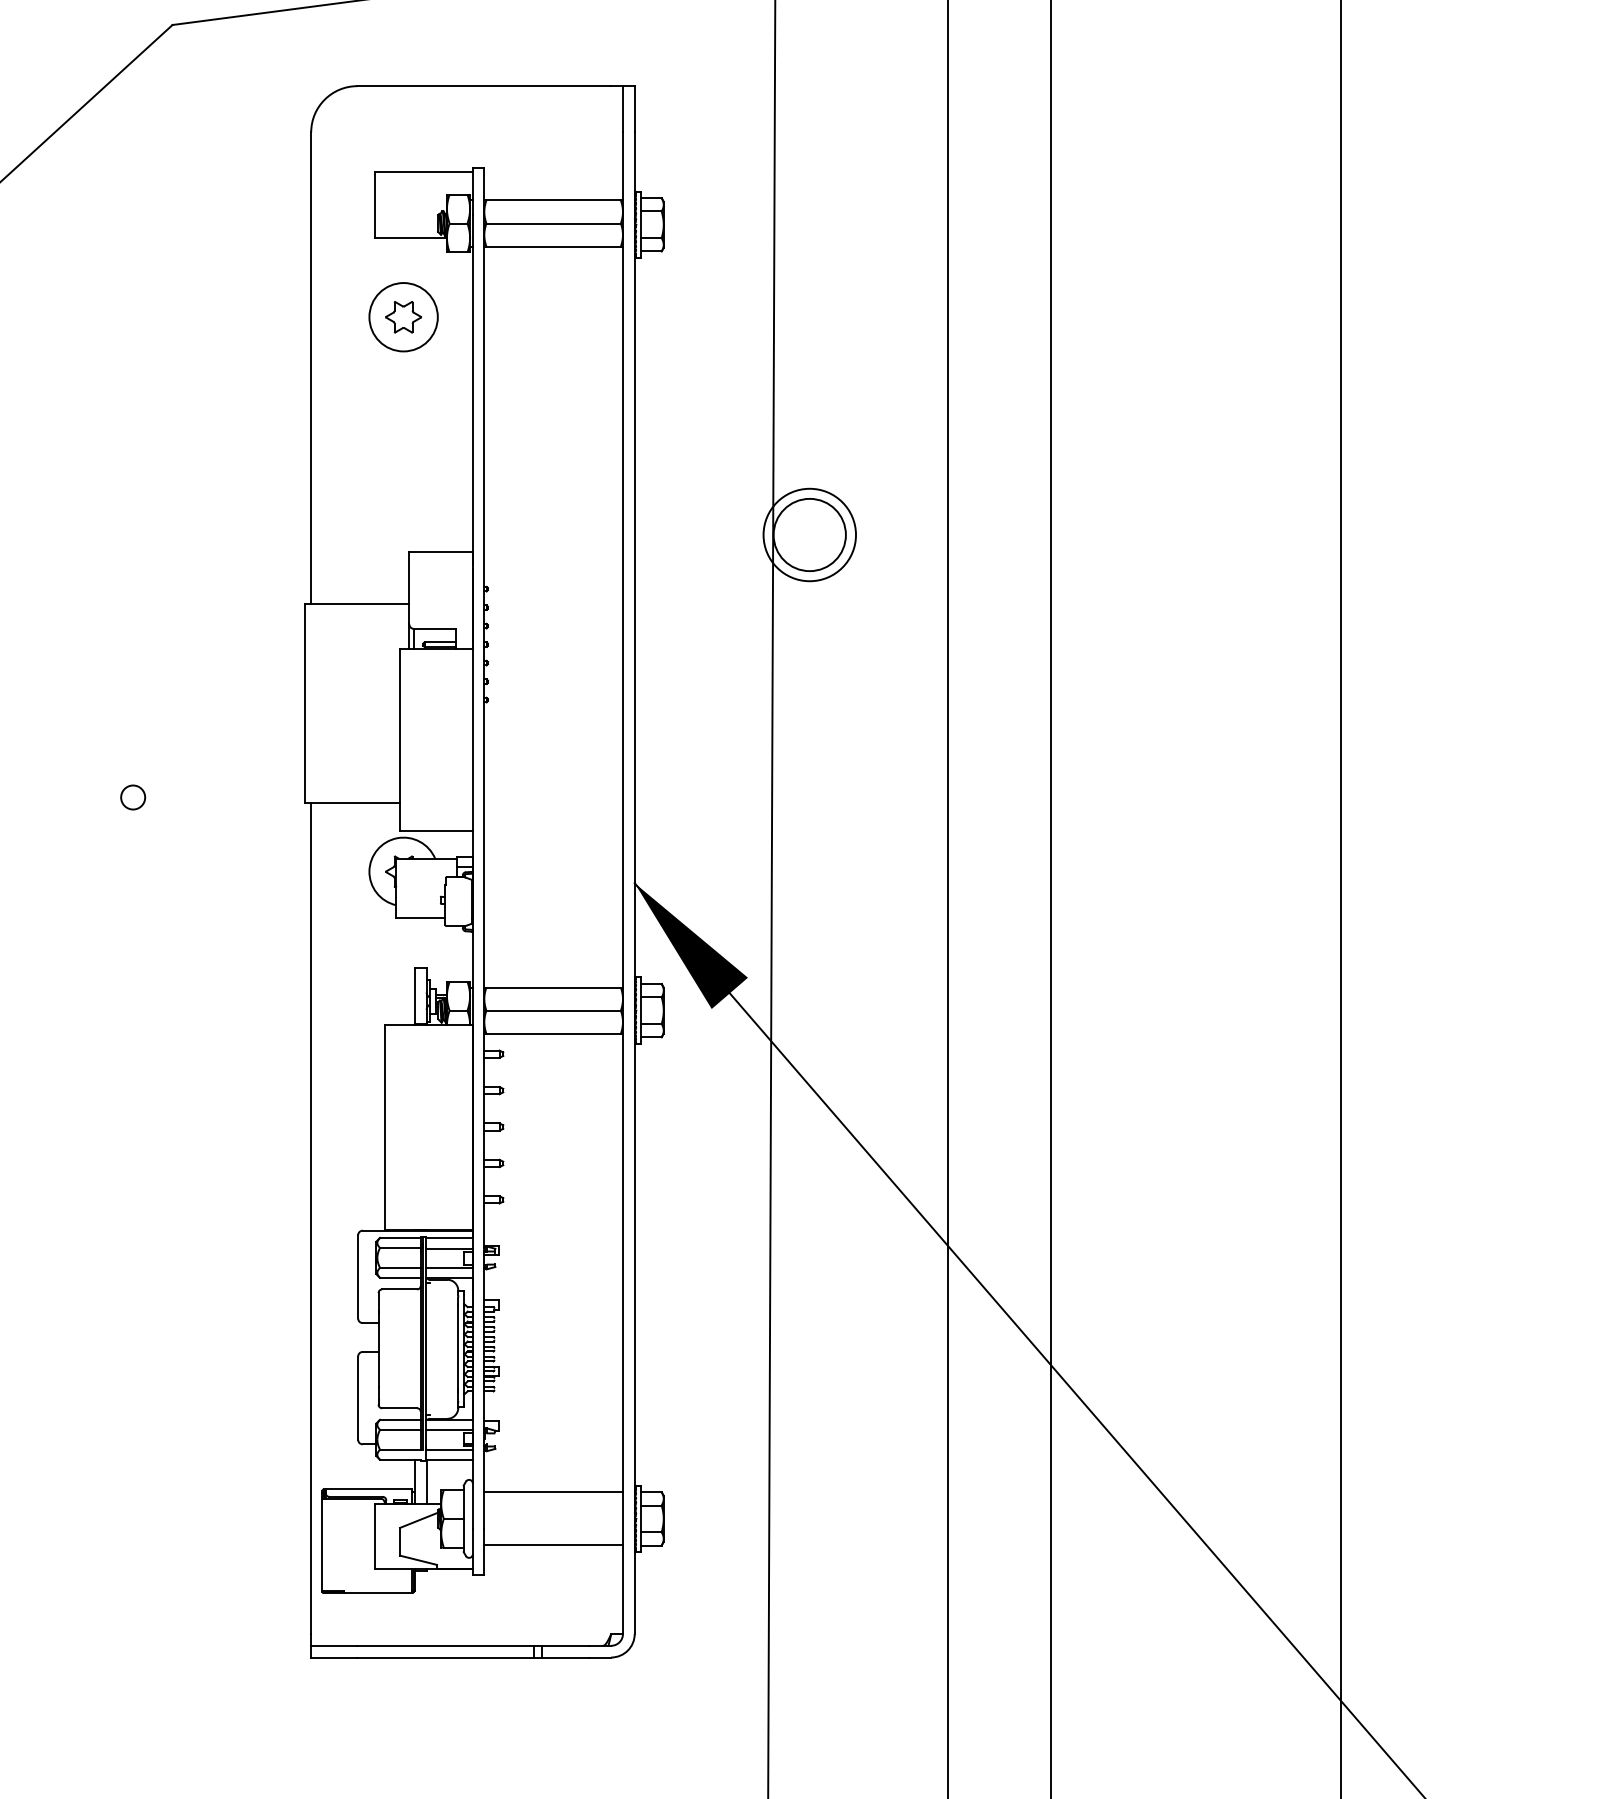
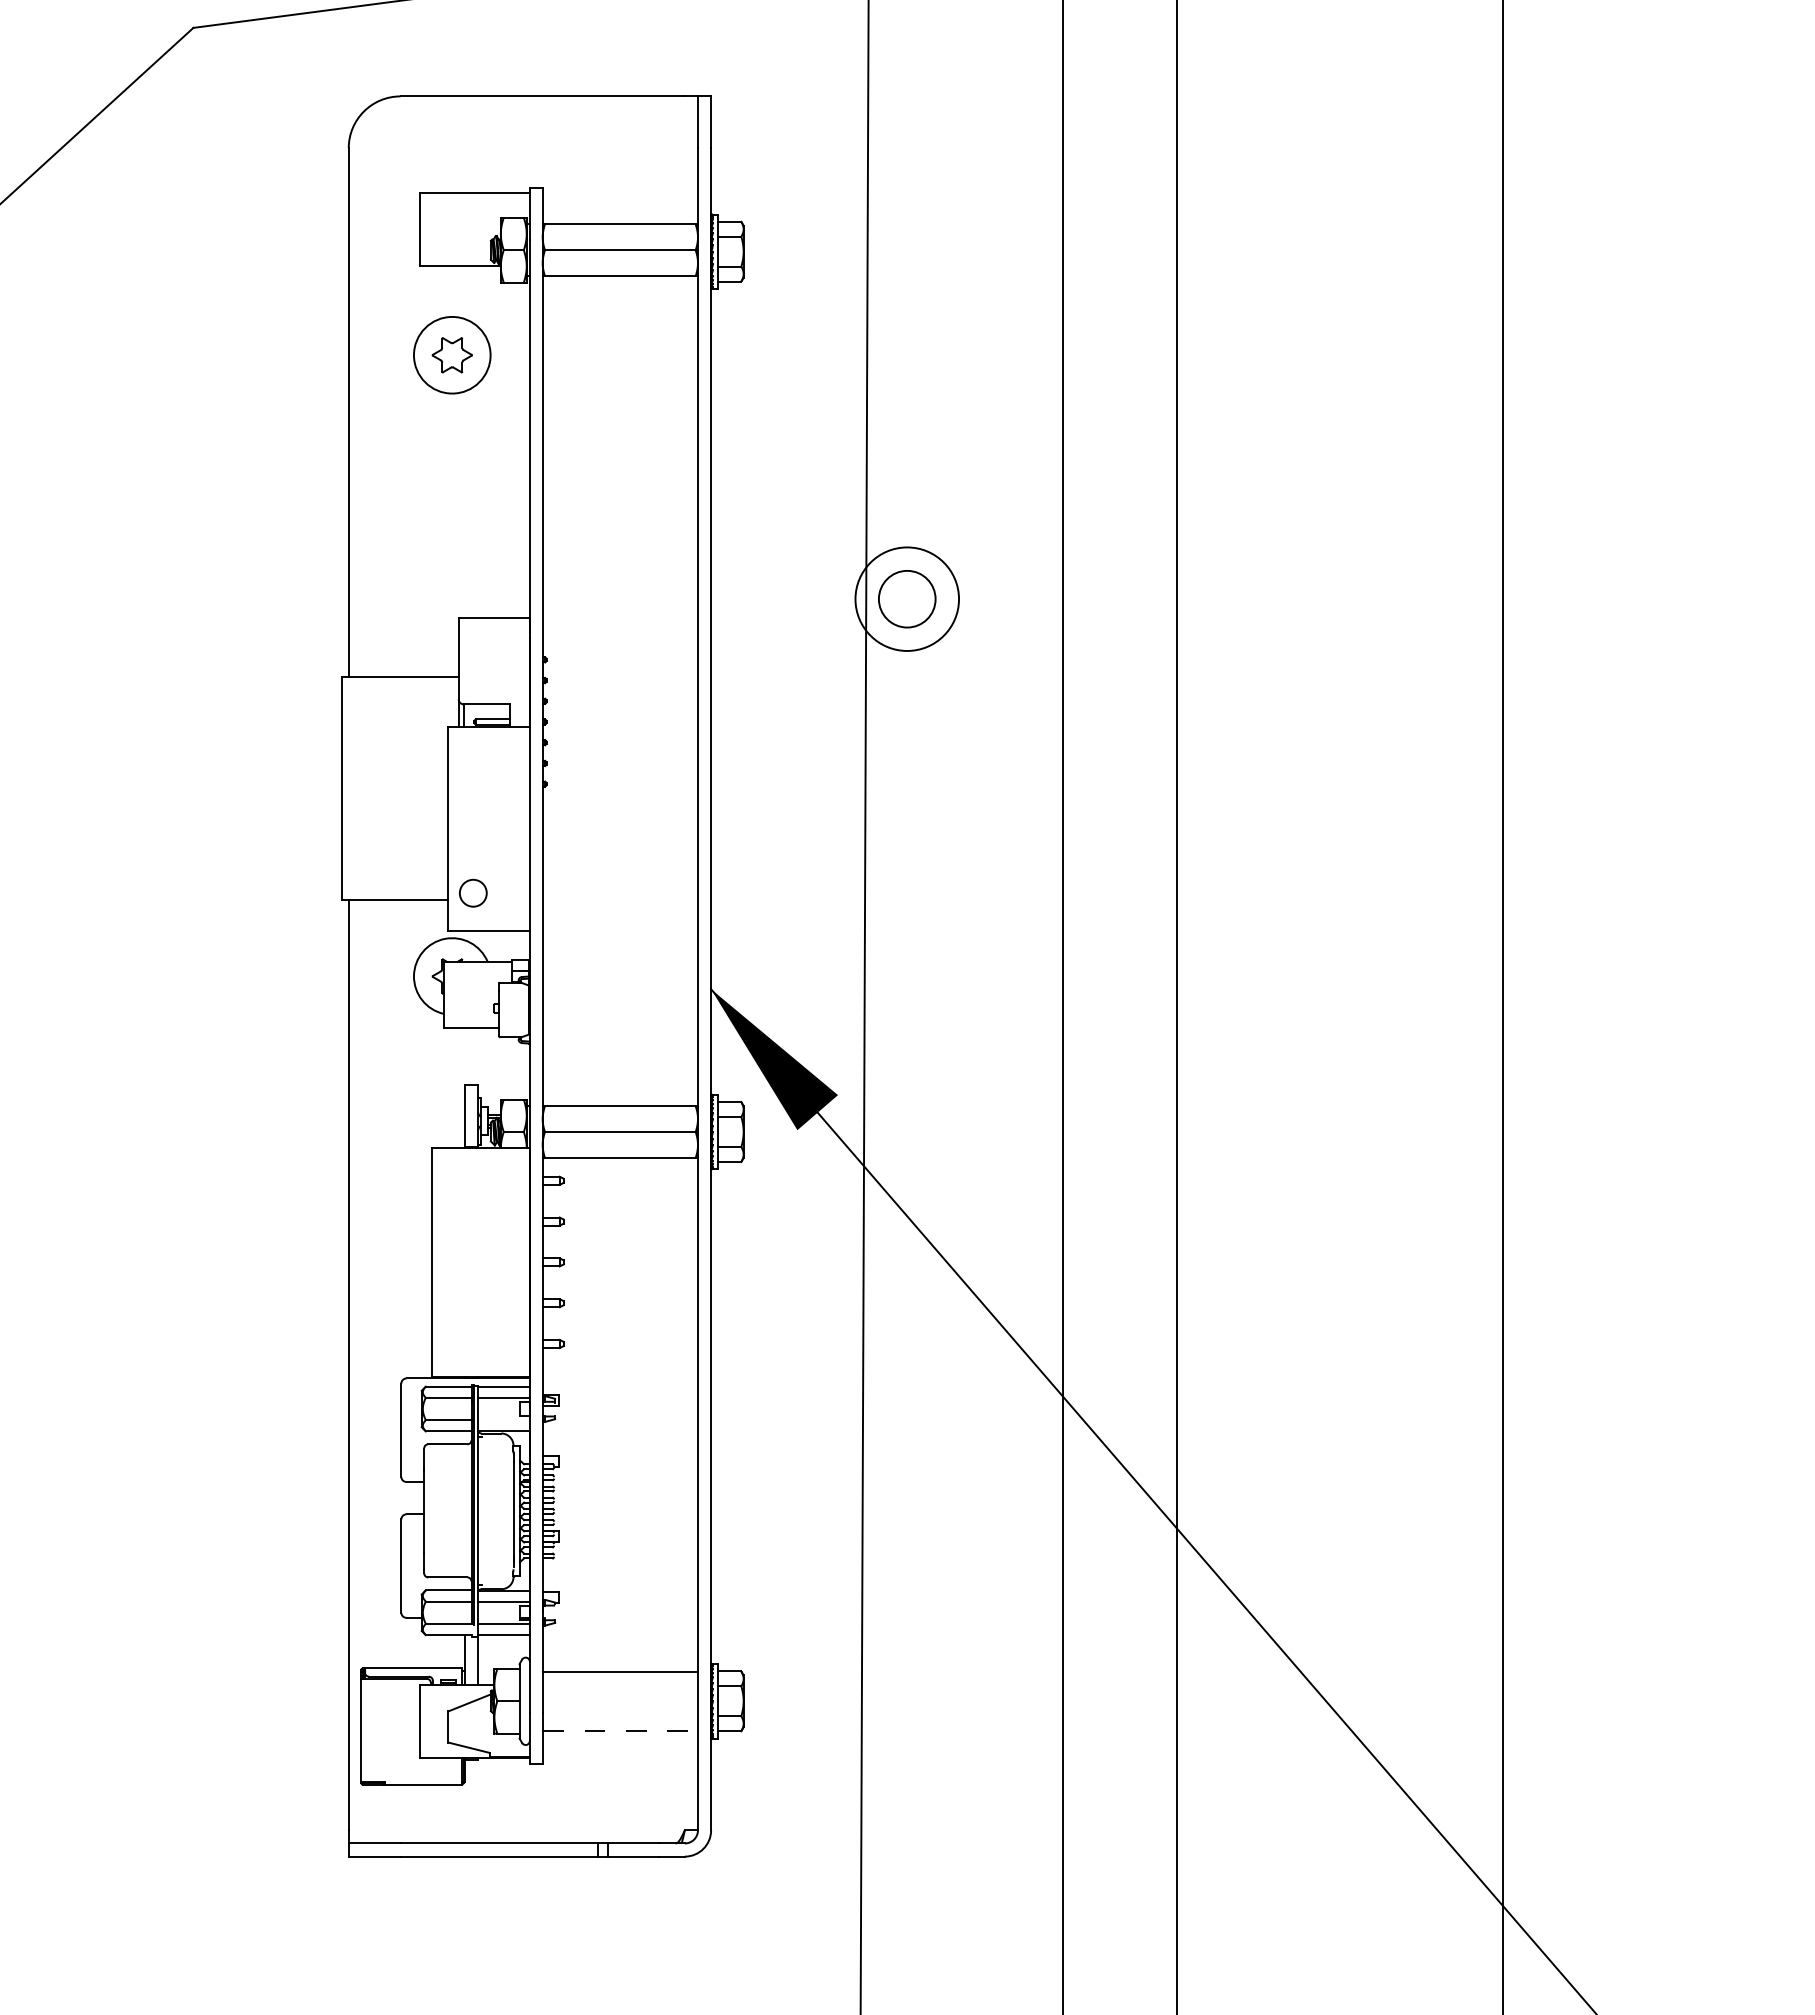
circle: (809, 534) -> (906, 598), size x0.7
circle: (133, 796) -> (473, 892), moved
line: (449, 1268) -> (503, 1420), removed
line: (553, 1545) -> (620, 1731), solid -> dashed

